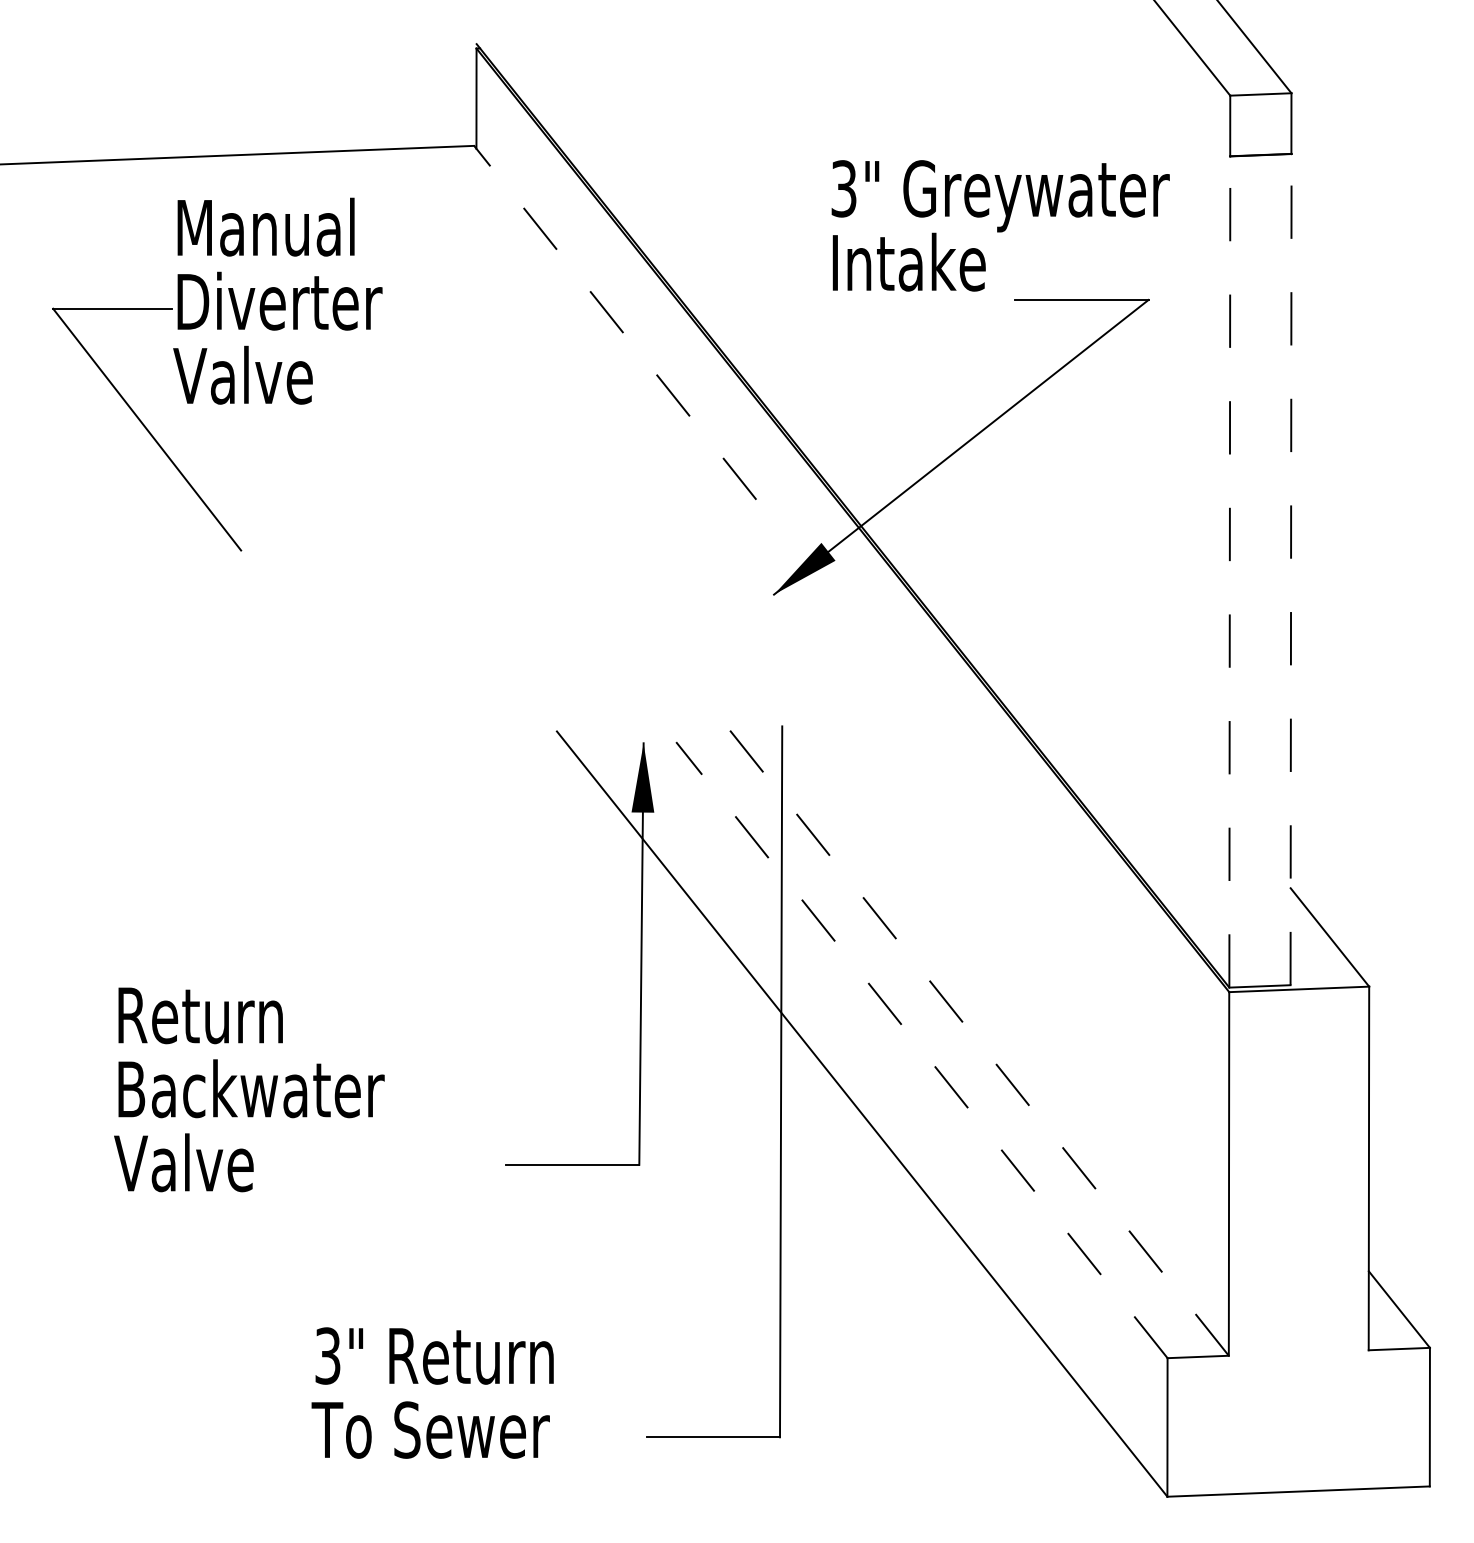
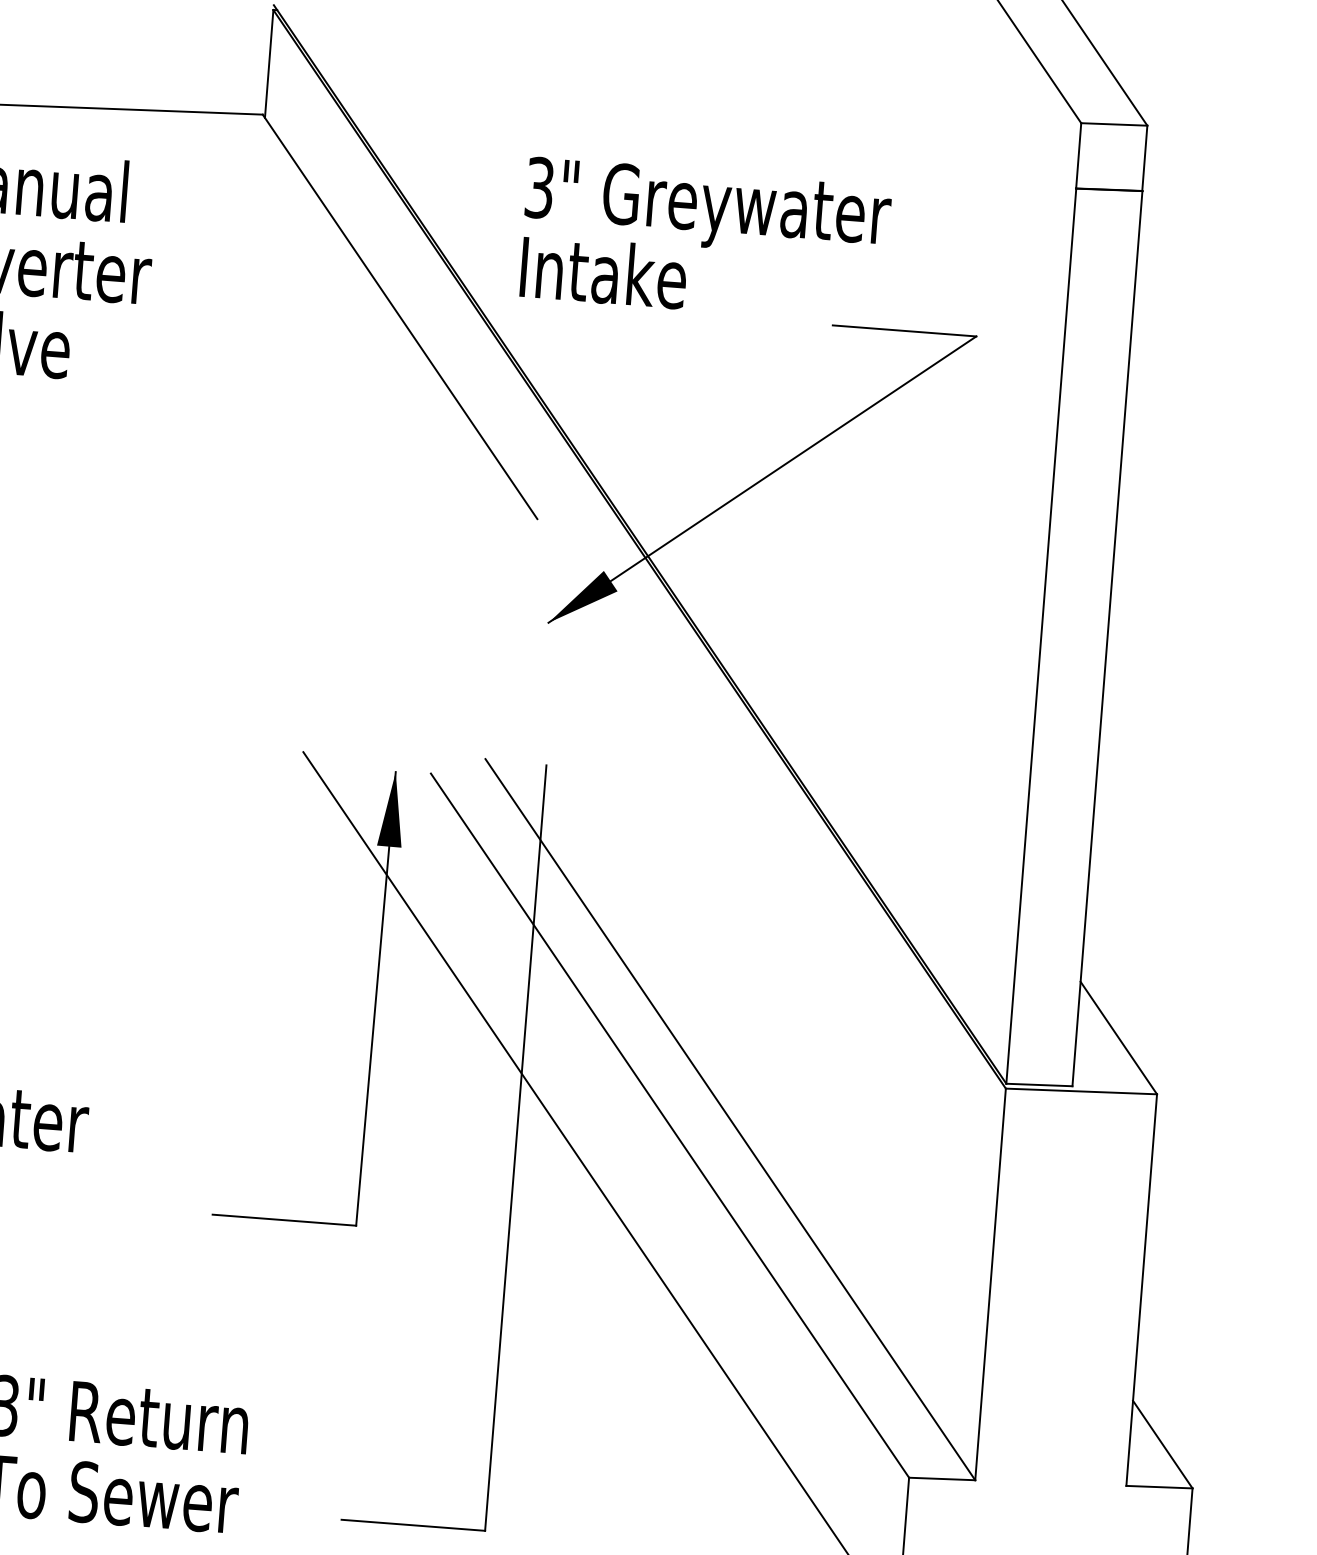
text: (1000, 225) -> (705, 240), moved
line: (614, 322) -> (399, 316), dashed -> solid
line: (1291, 569) -> (1107, 638), dashed -> solid
line: (1229, 572) -> (1040, 636), dashed -> solid
line: (977, 1040) -> (730, 1119), dashed -> solid
line: (921, 1050) -> (669, 1125), dashed -> solid

